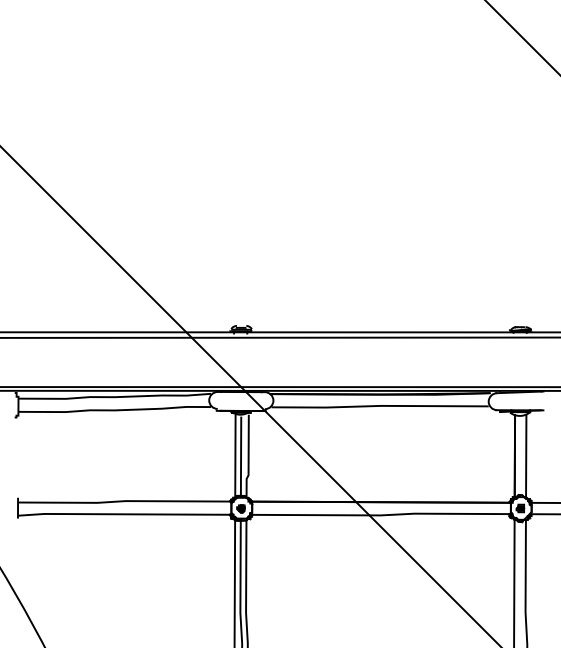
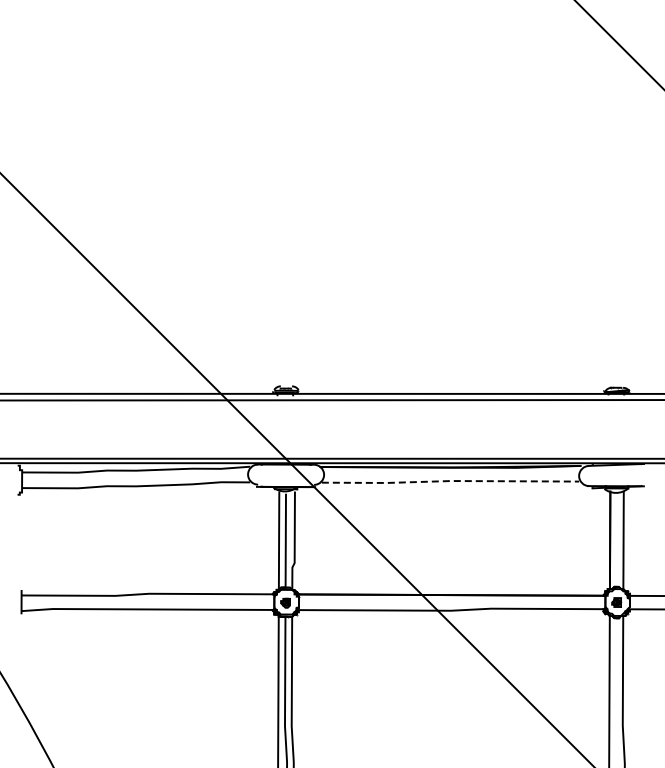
line: (380, 406) -> (450, 481), solid -> dashed

